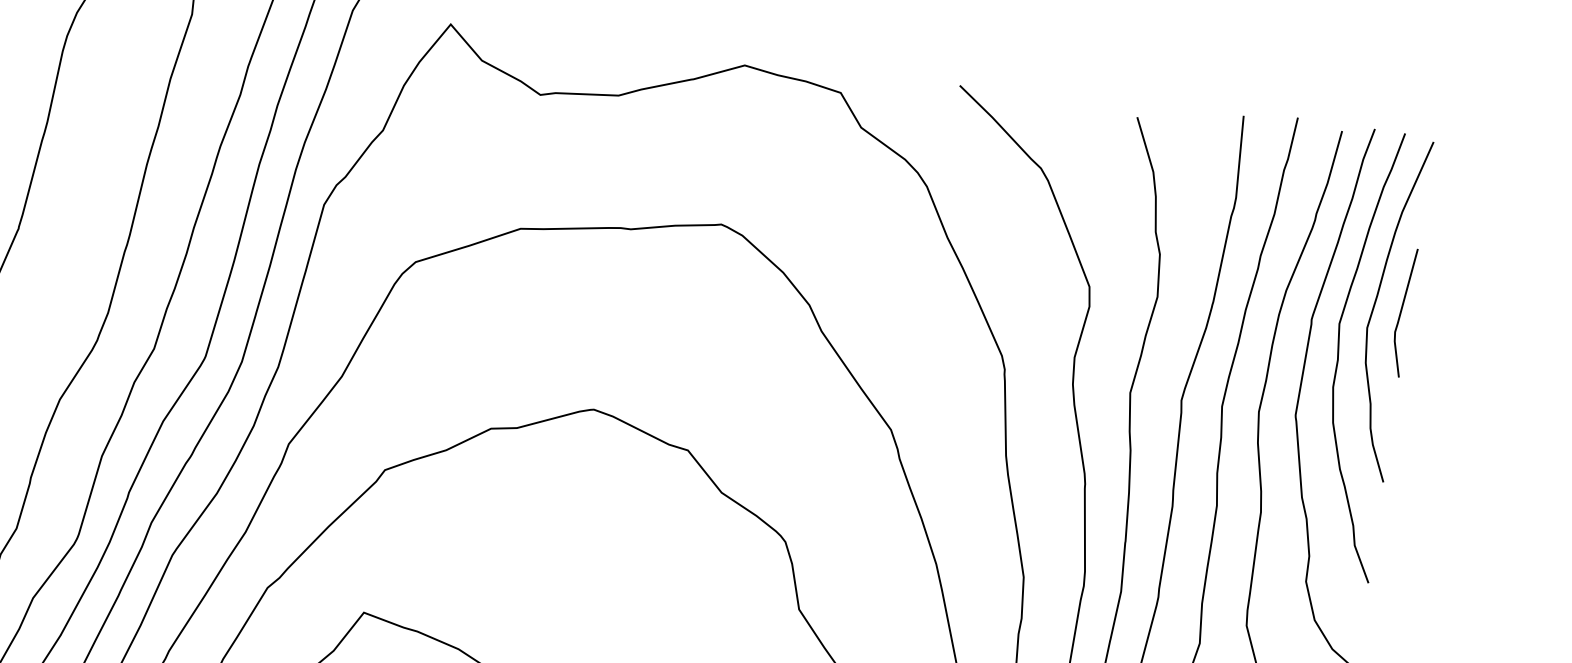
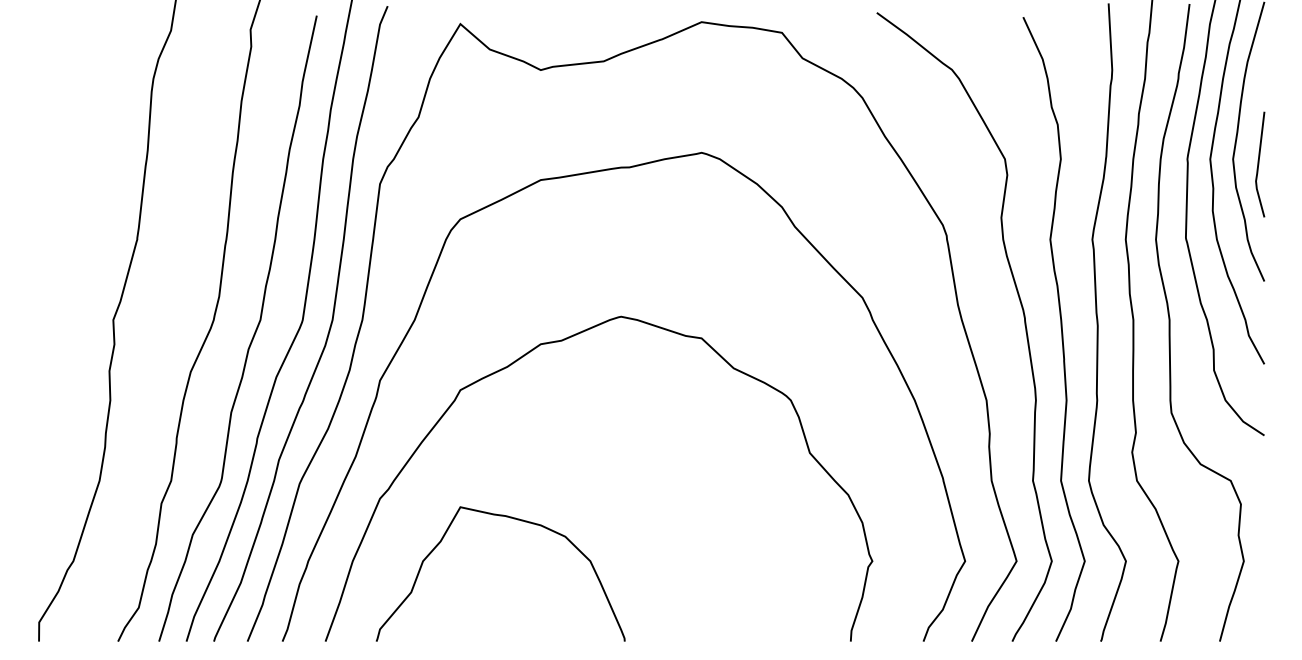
line: (1402, 312) -> (1259, 164), moved

